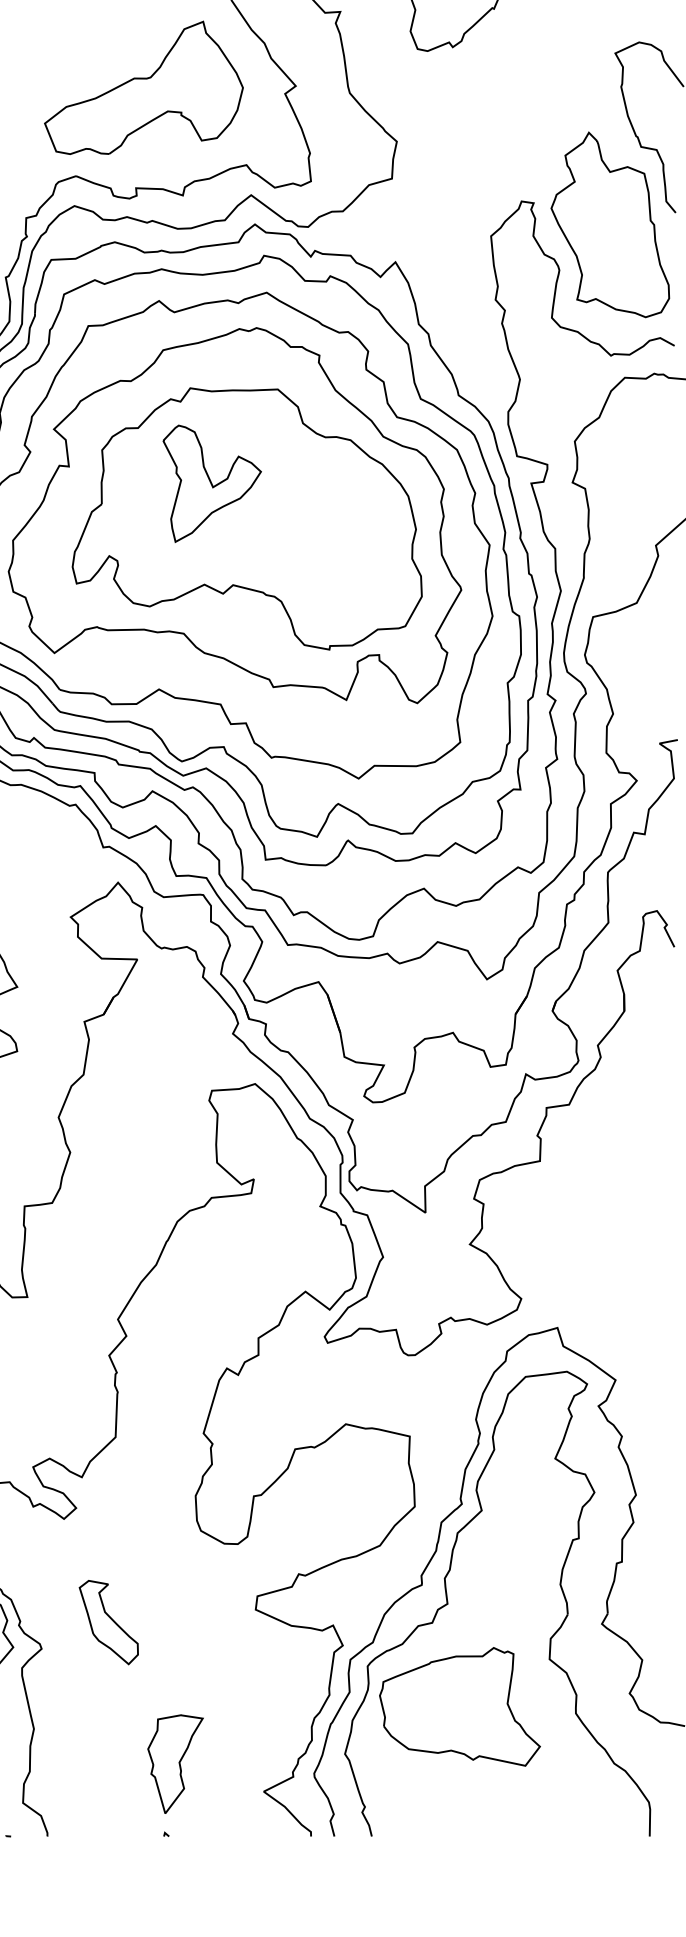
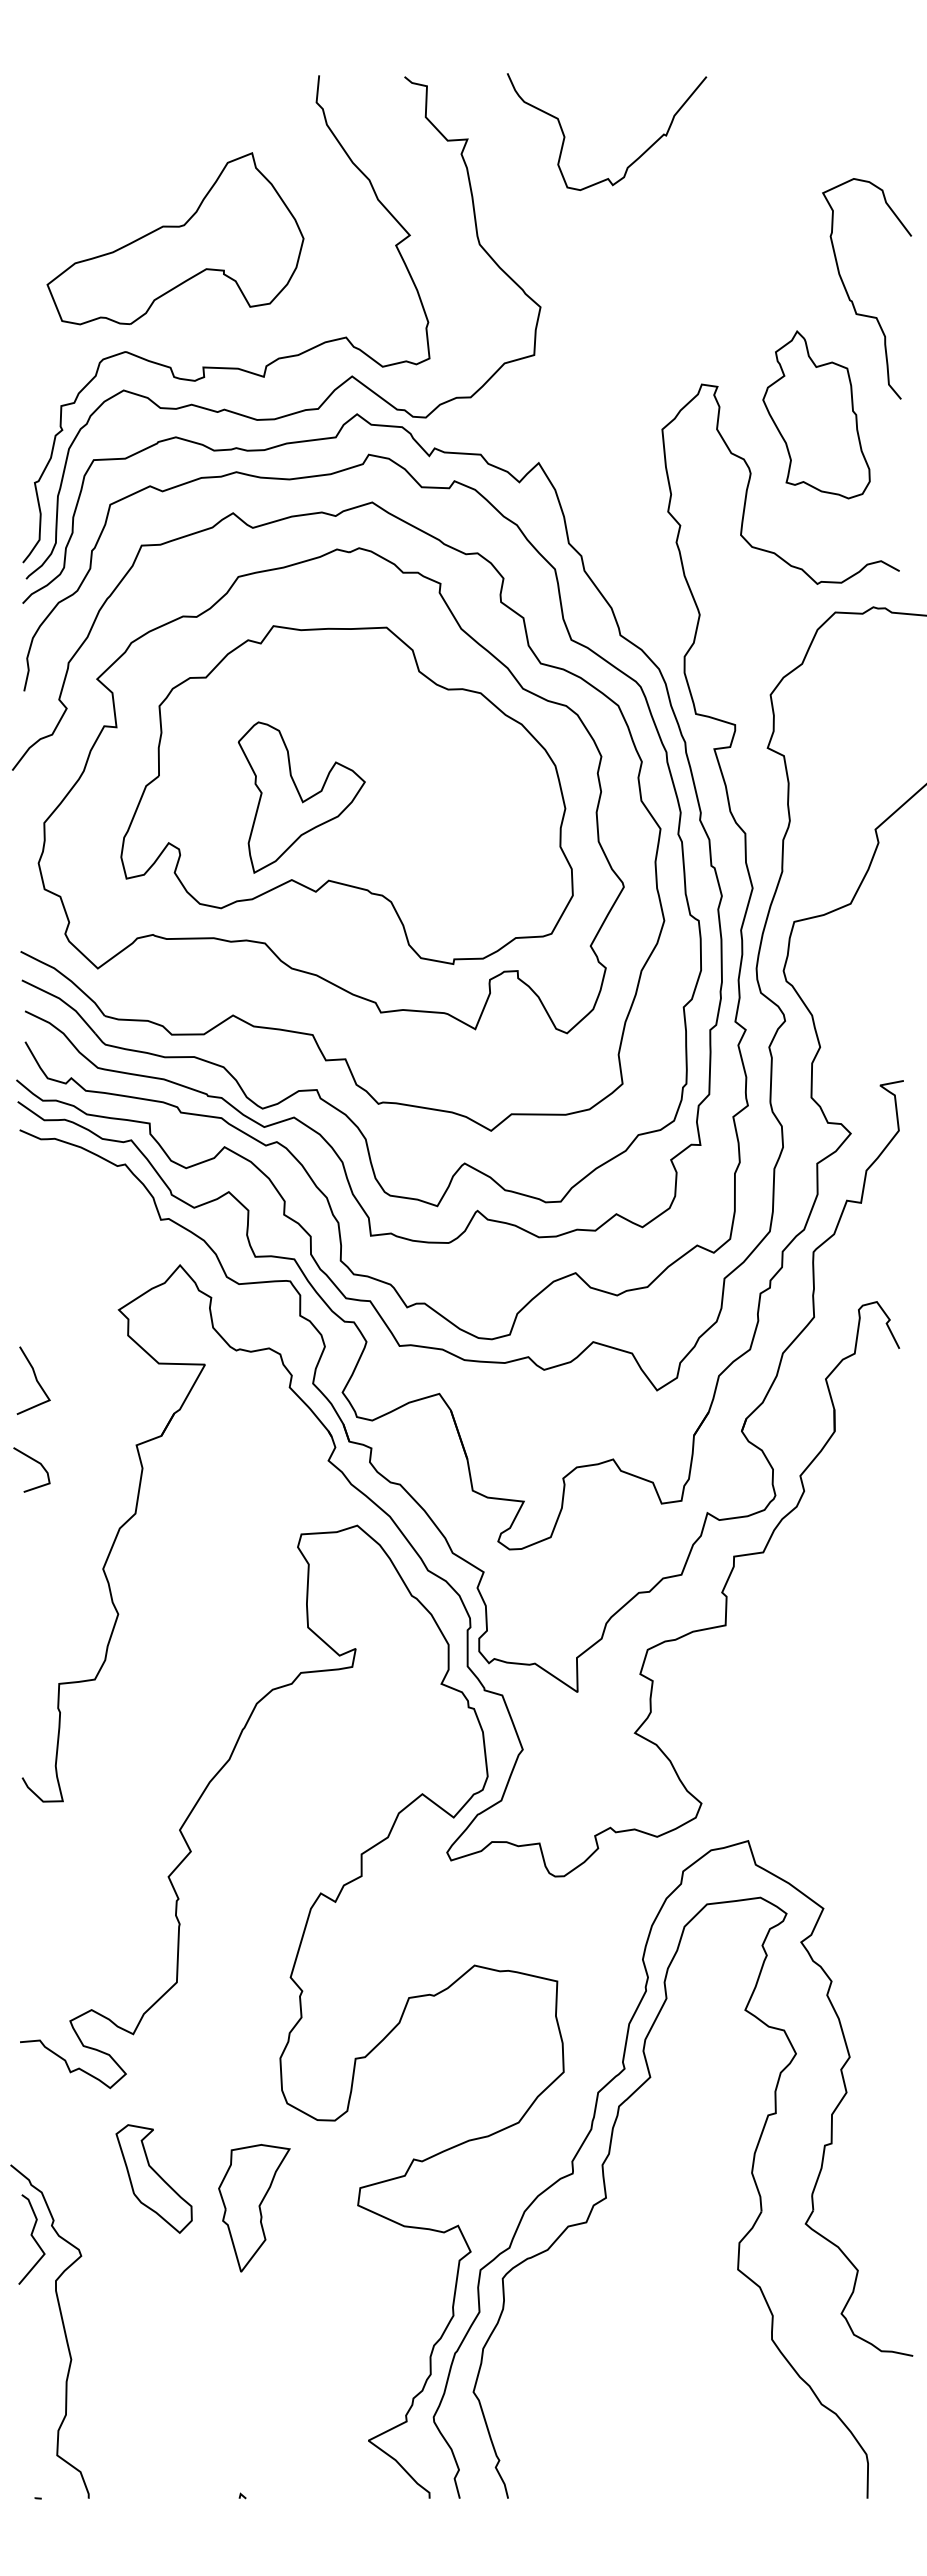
part: (143, 87) -> (175, 238), moved
part: (610, 224) -> (816, 414), size x0.7
part: (211, 483) -> (301, 797), moved
part: (108, 1622) -> (153, 2178), moved
part: (459, 1707) -> (621, 2331), removed
part: (175, 1764) -> (254, 2208), moved

